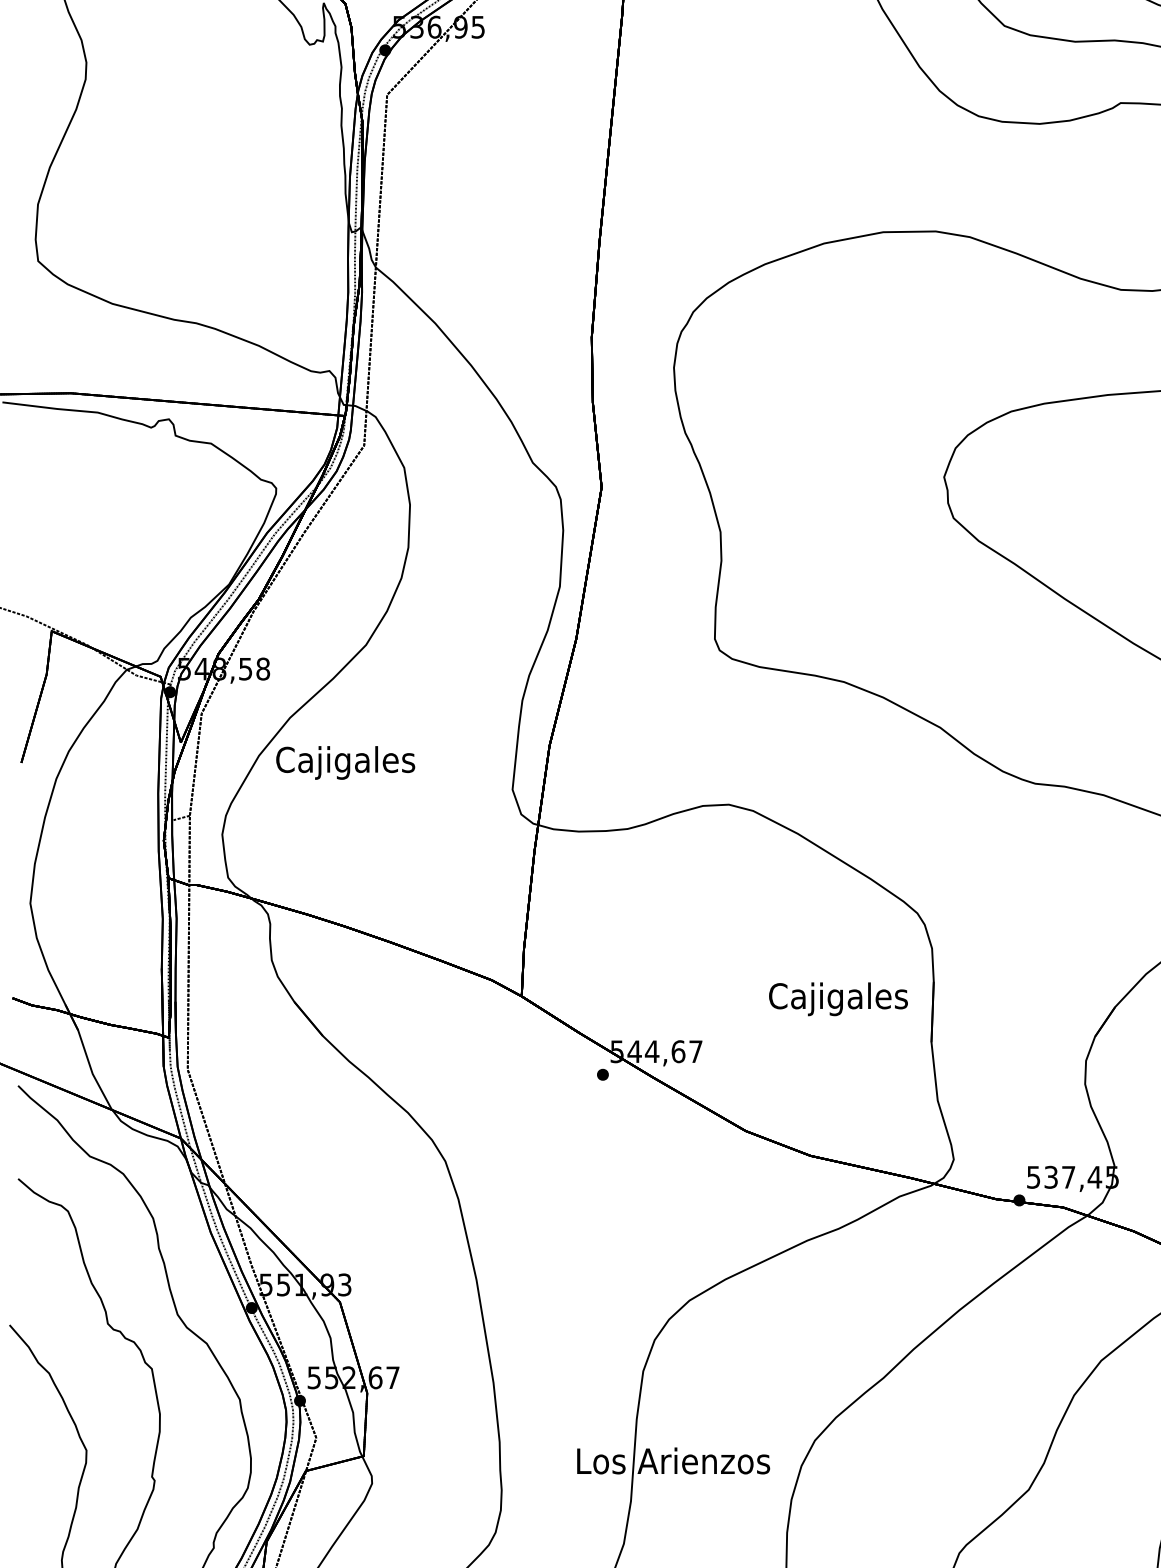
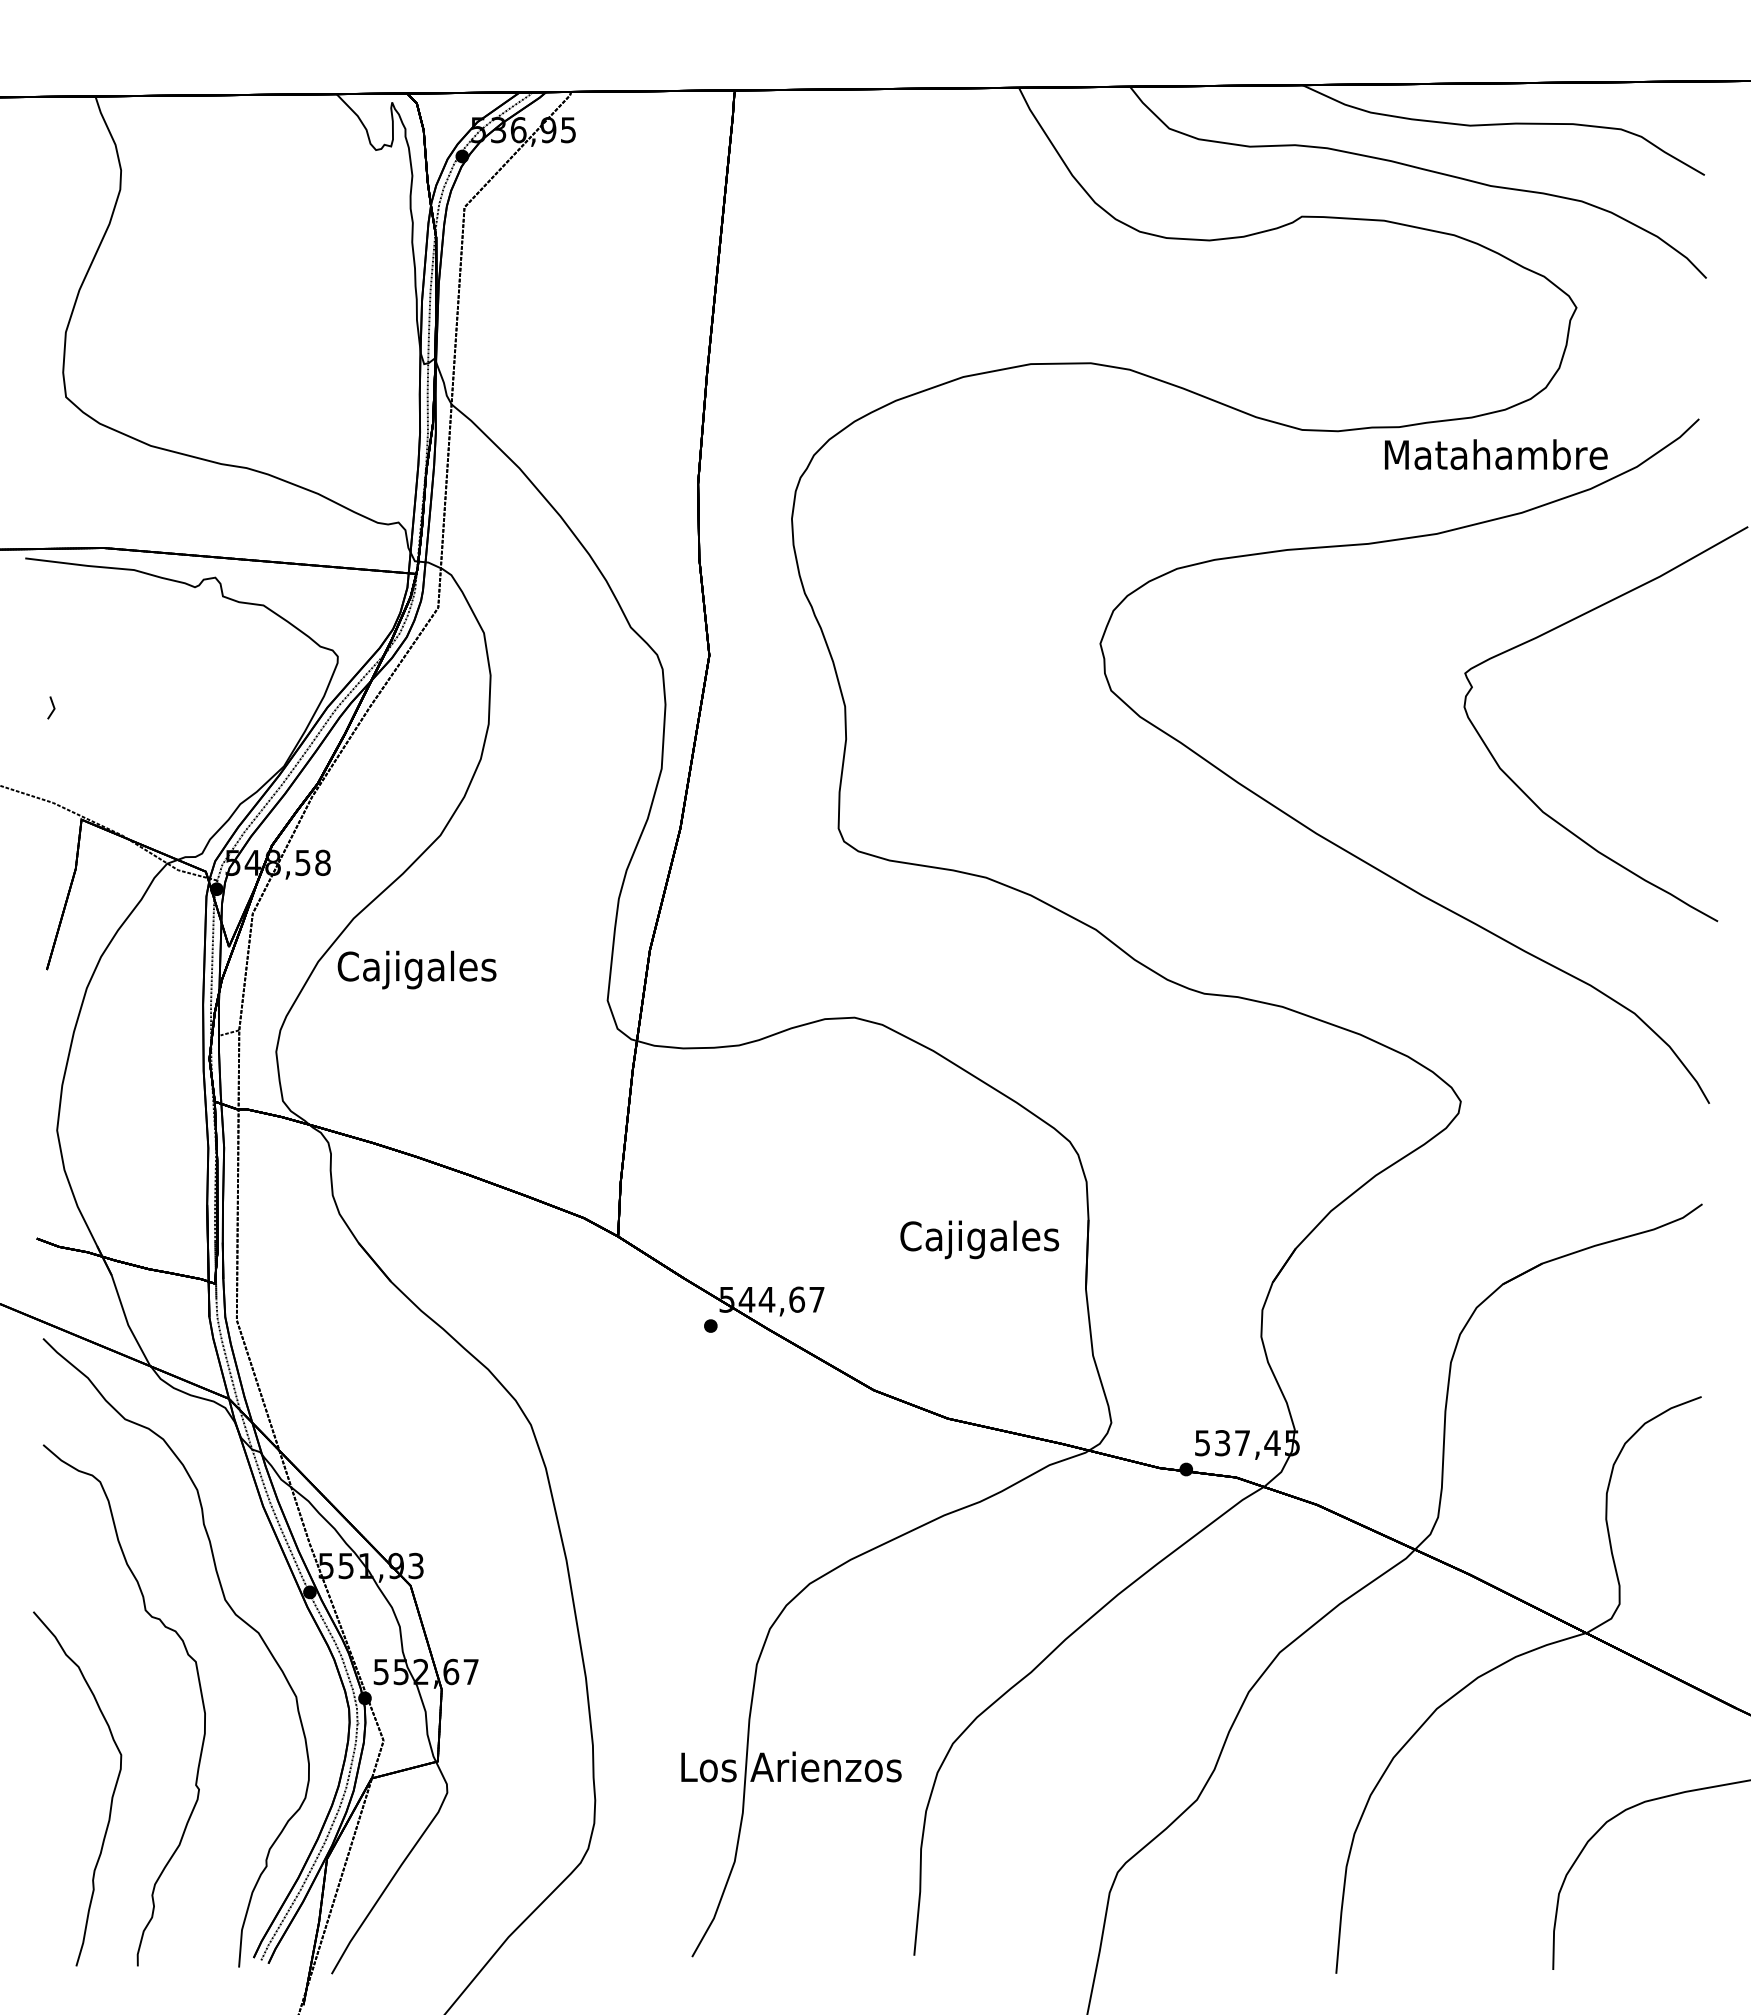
part: (25, 532) -> (51, 707), added

